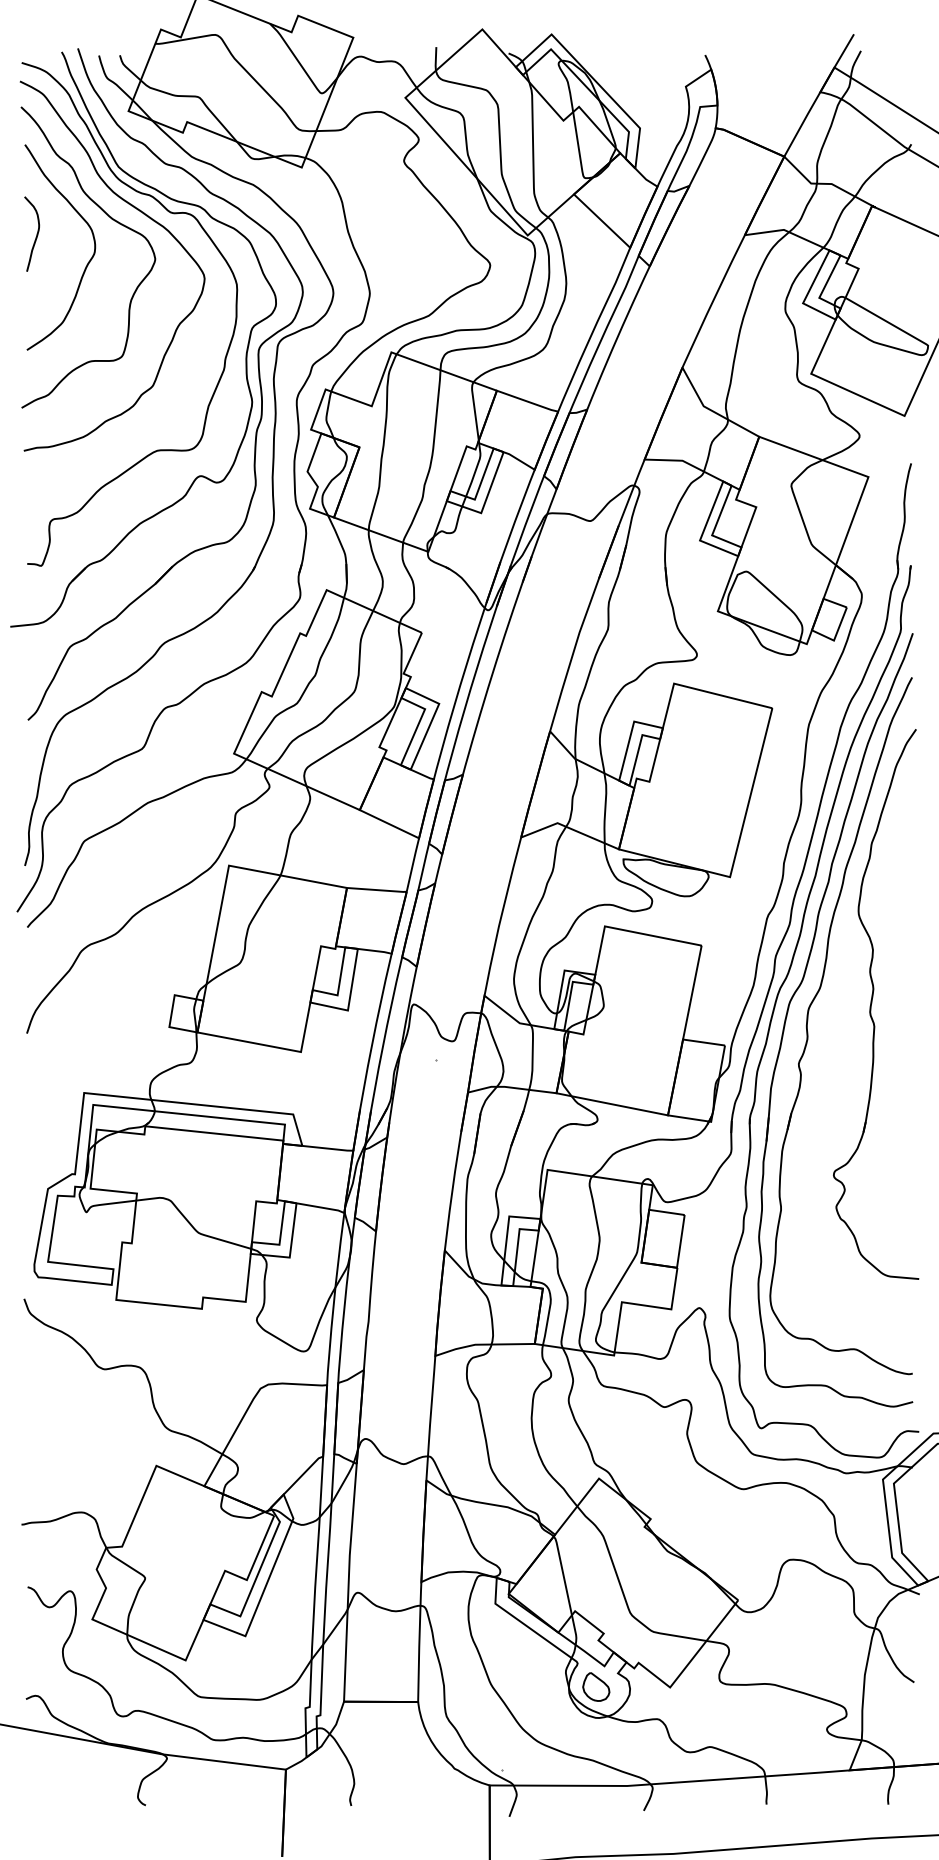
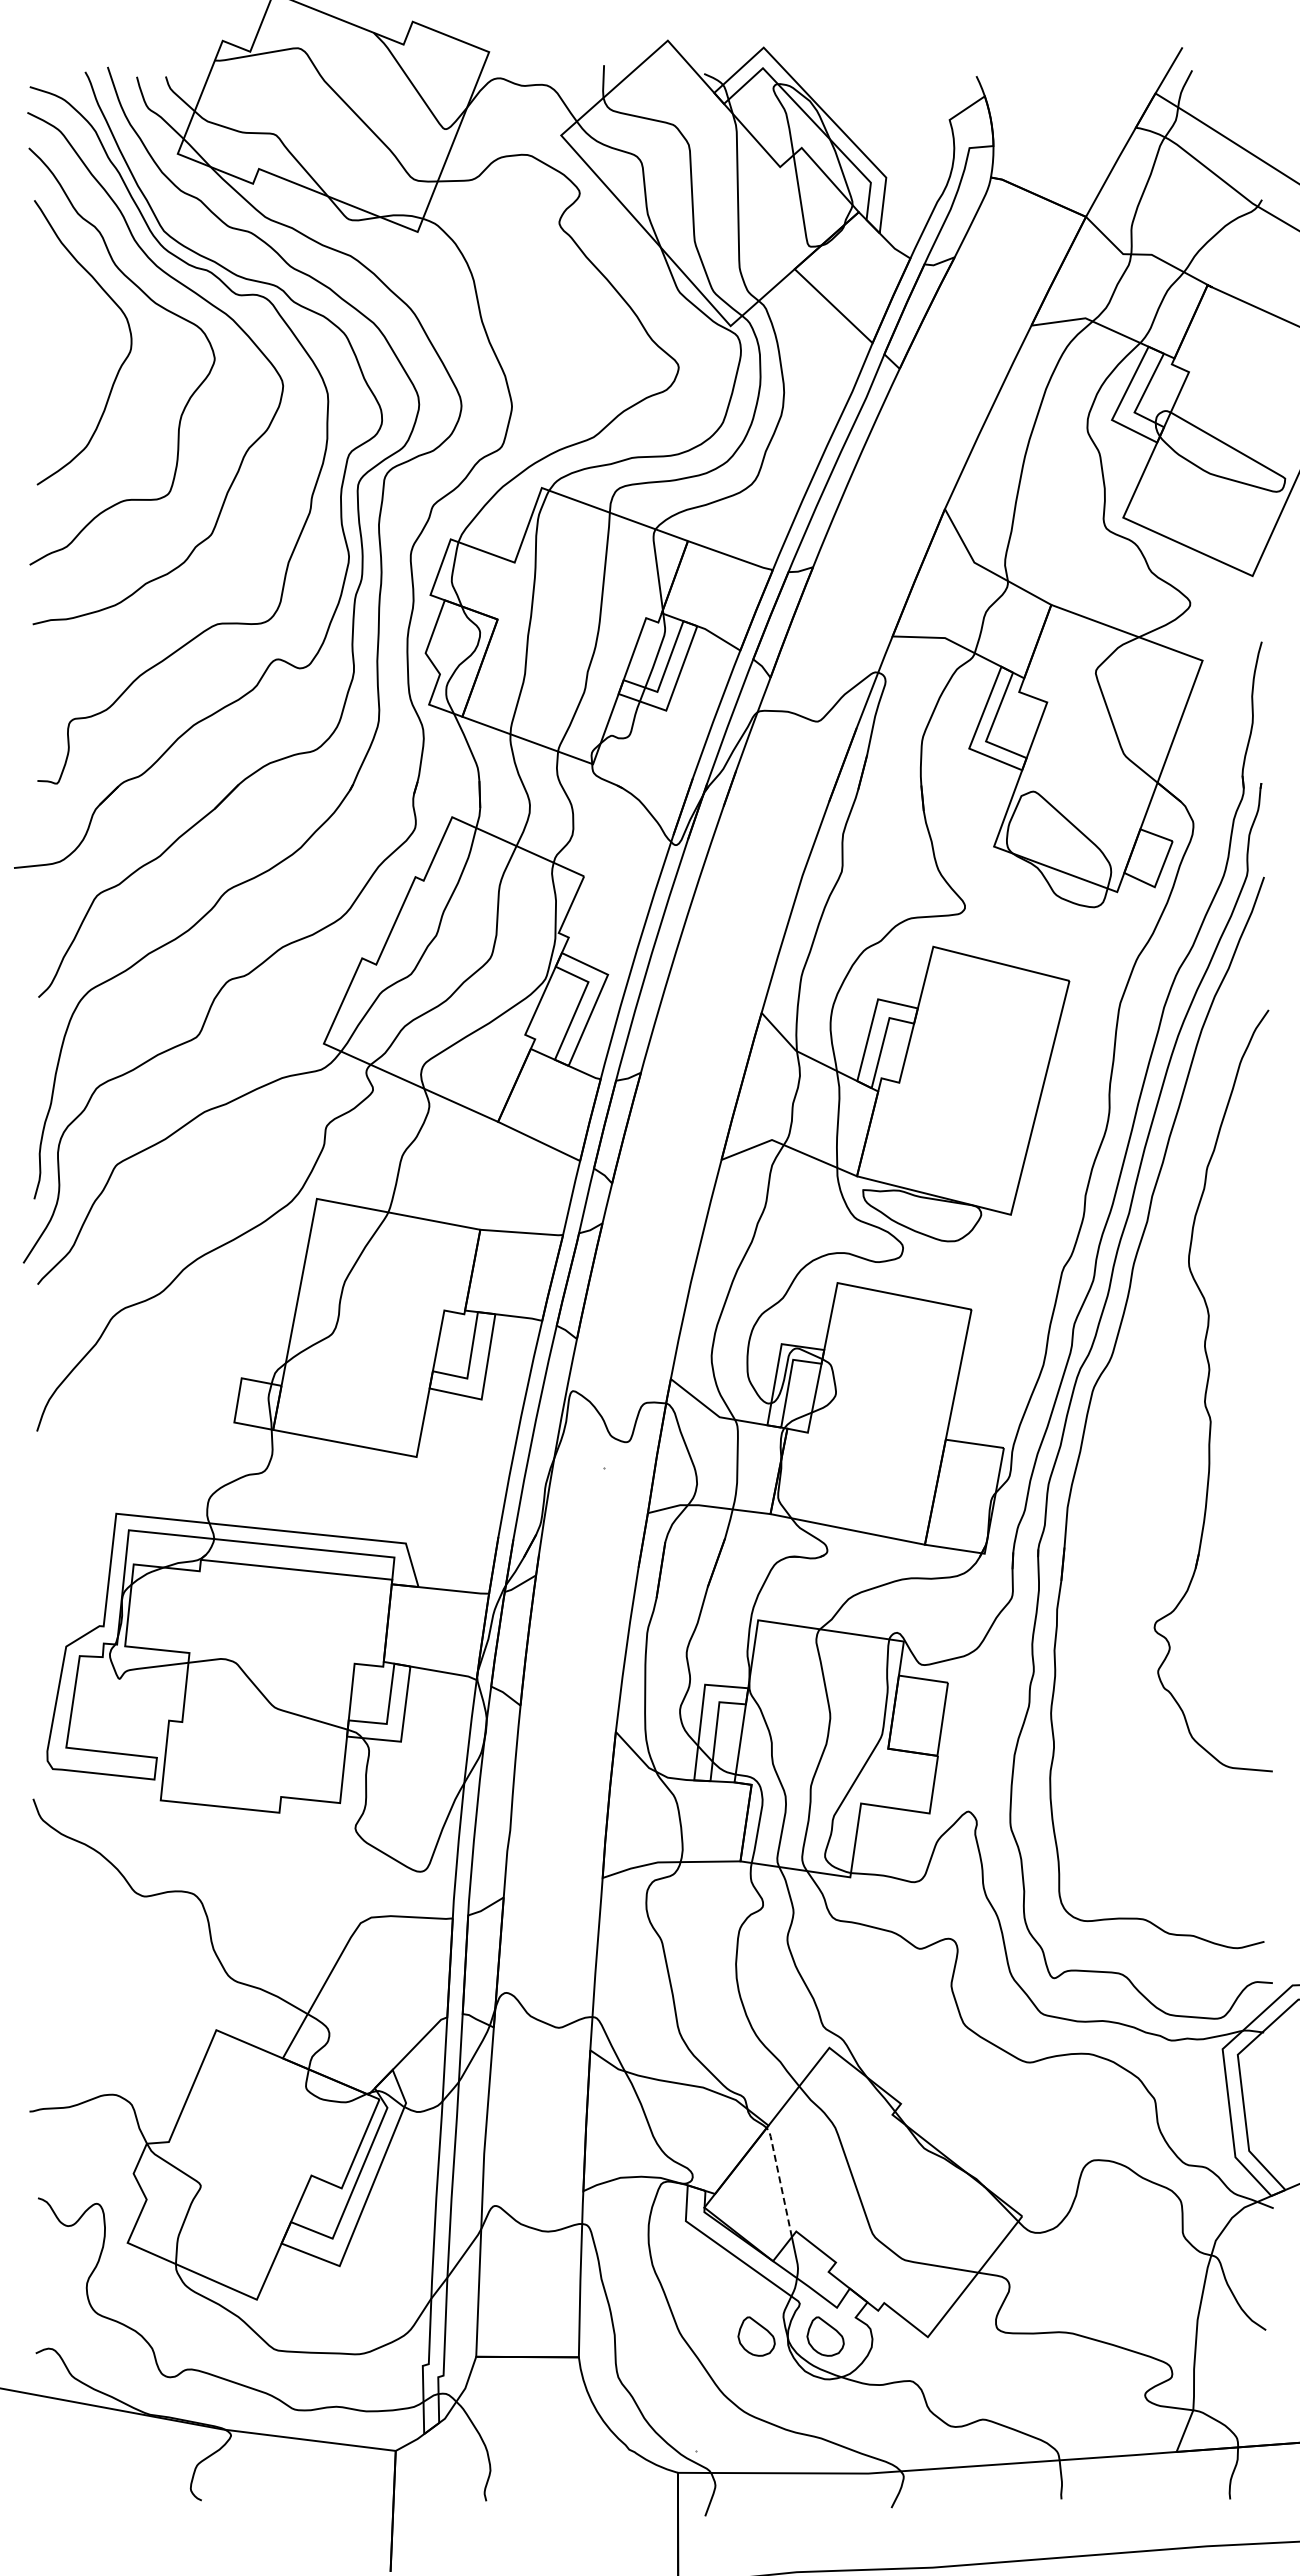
curve: (36, 234) -> (50, 324), removed
part: (807, 1026) -> (1118, 1421), removed
line: (562, 1574) -> (779, 2180), solid -> dashed
part: (546, 1687) -> (756, 2336), added

